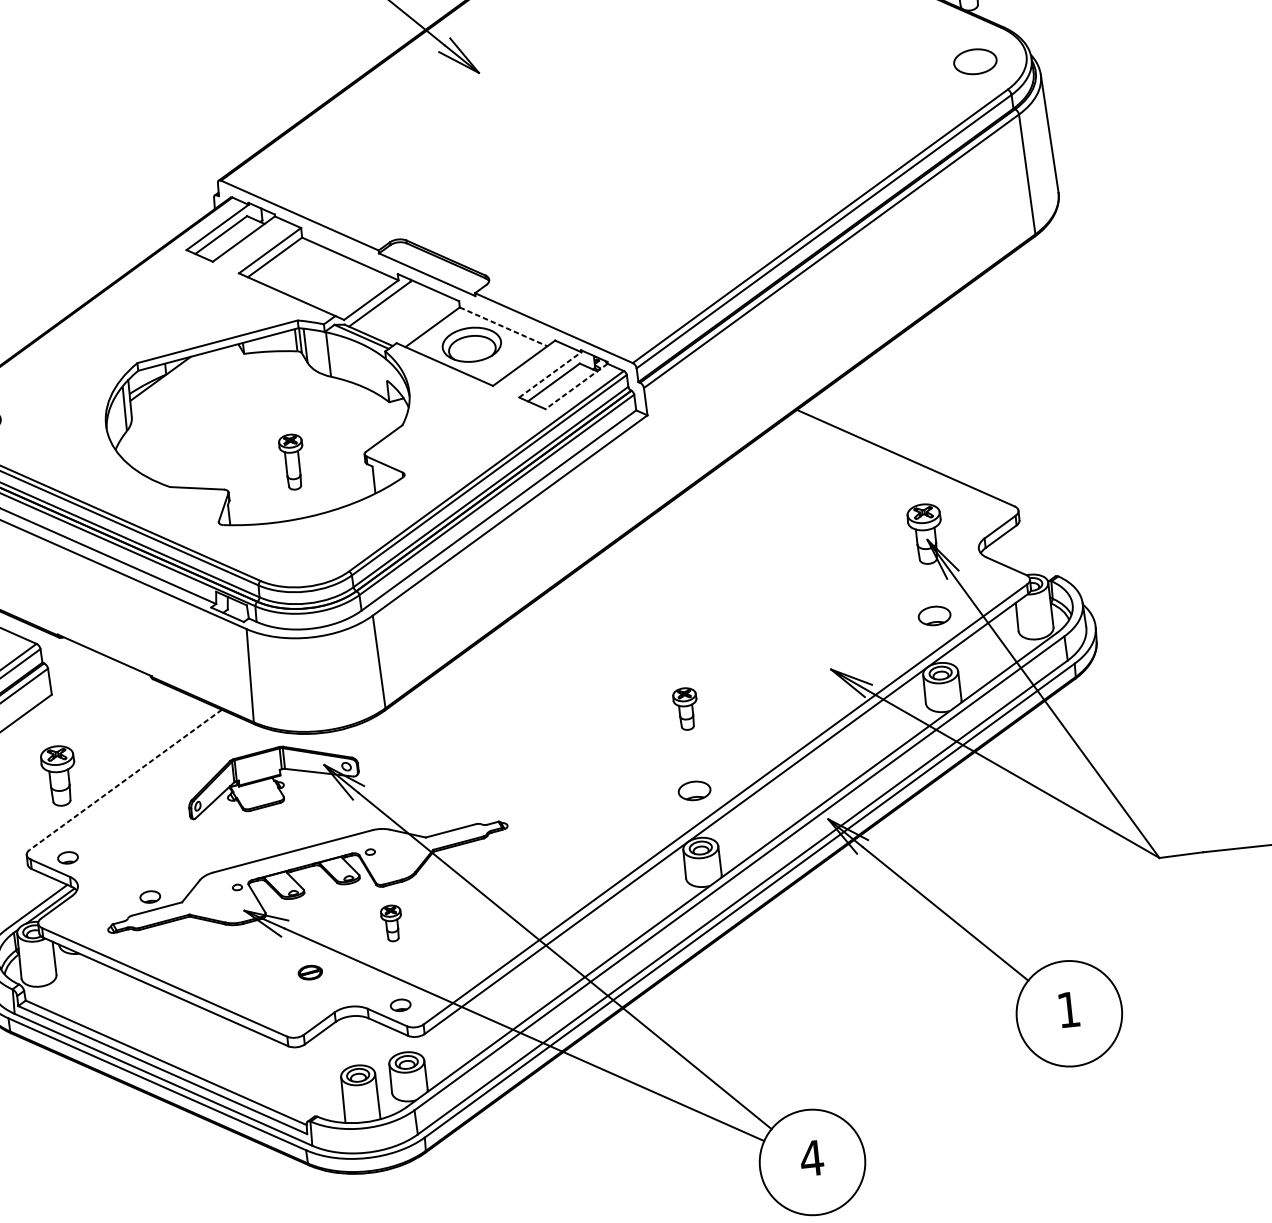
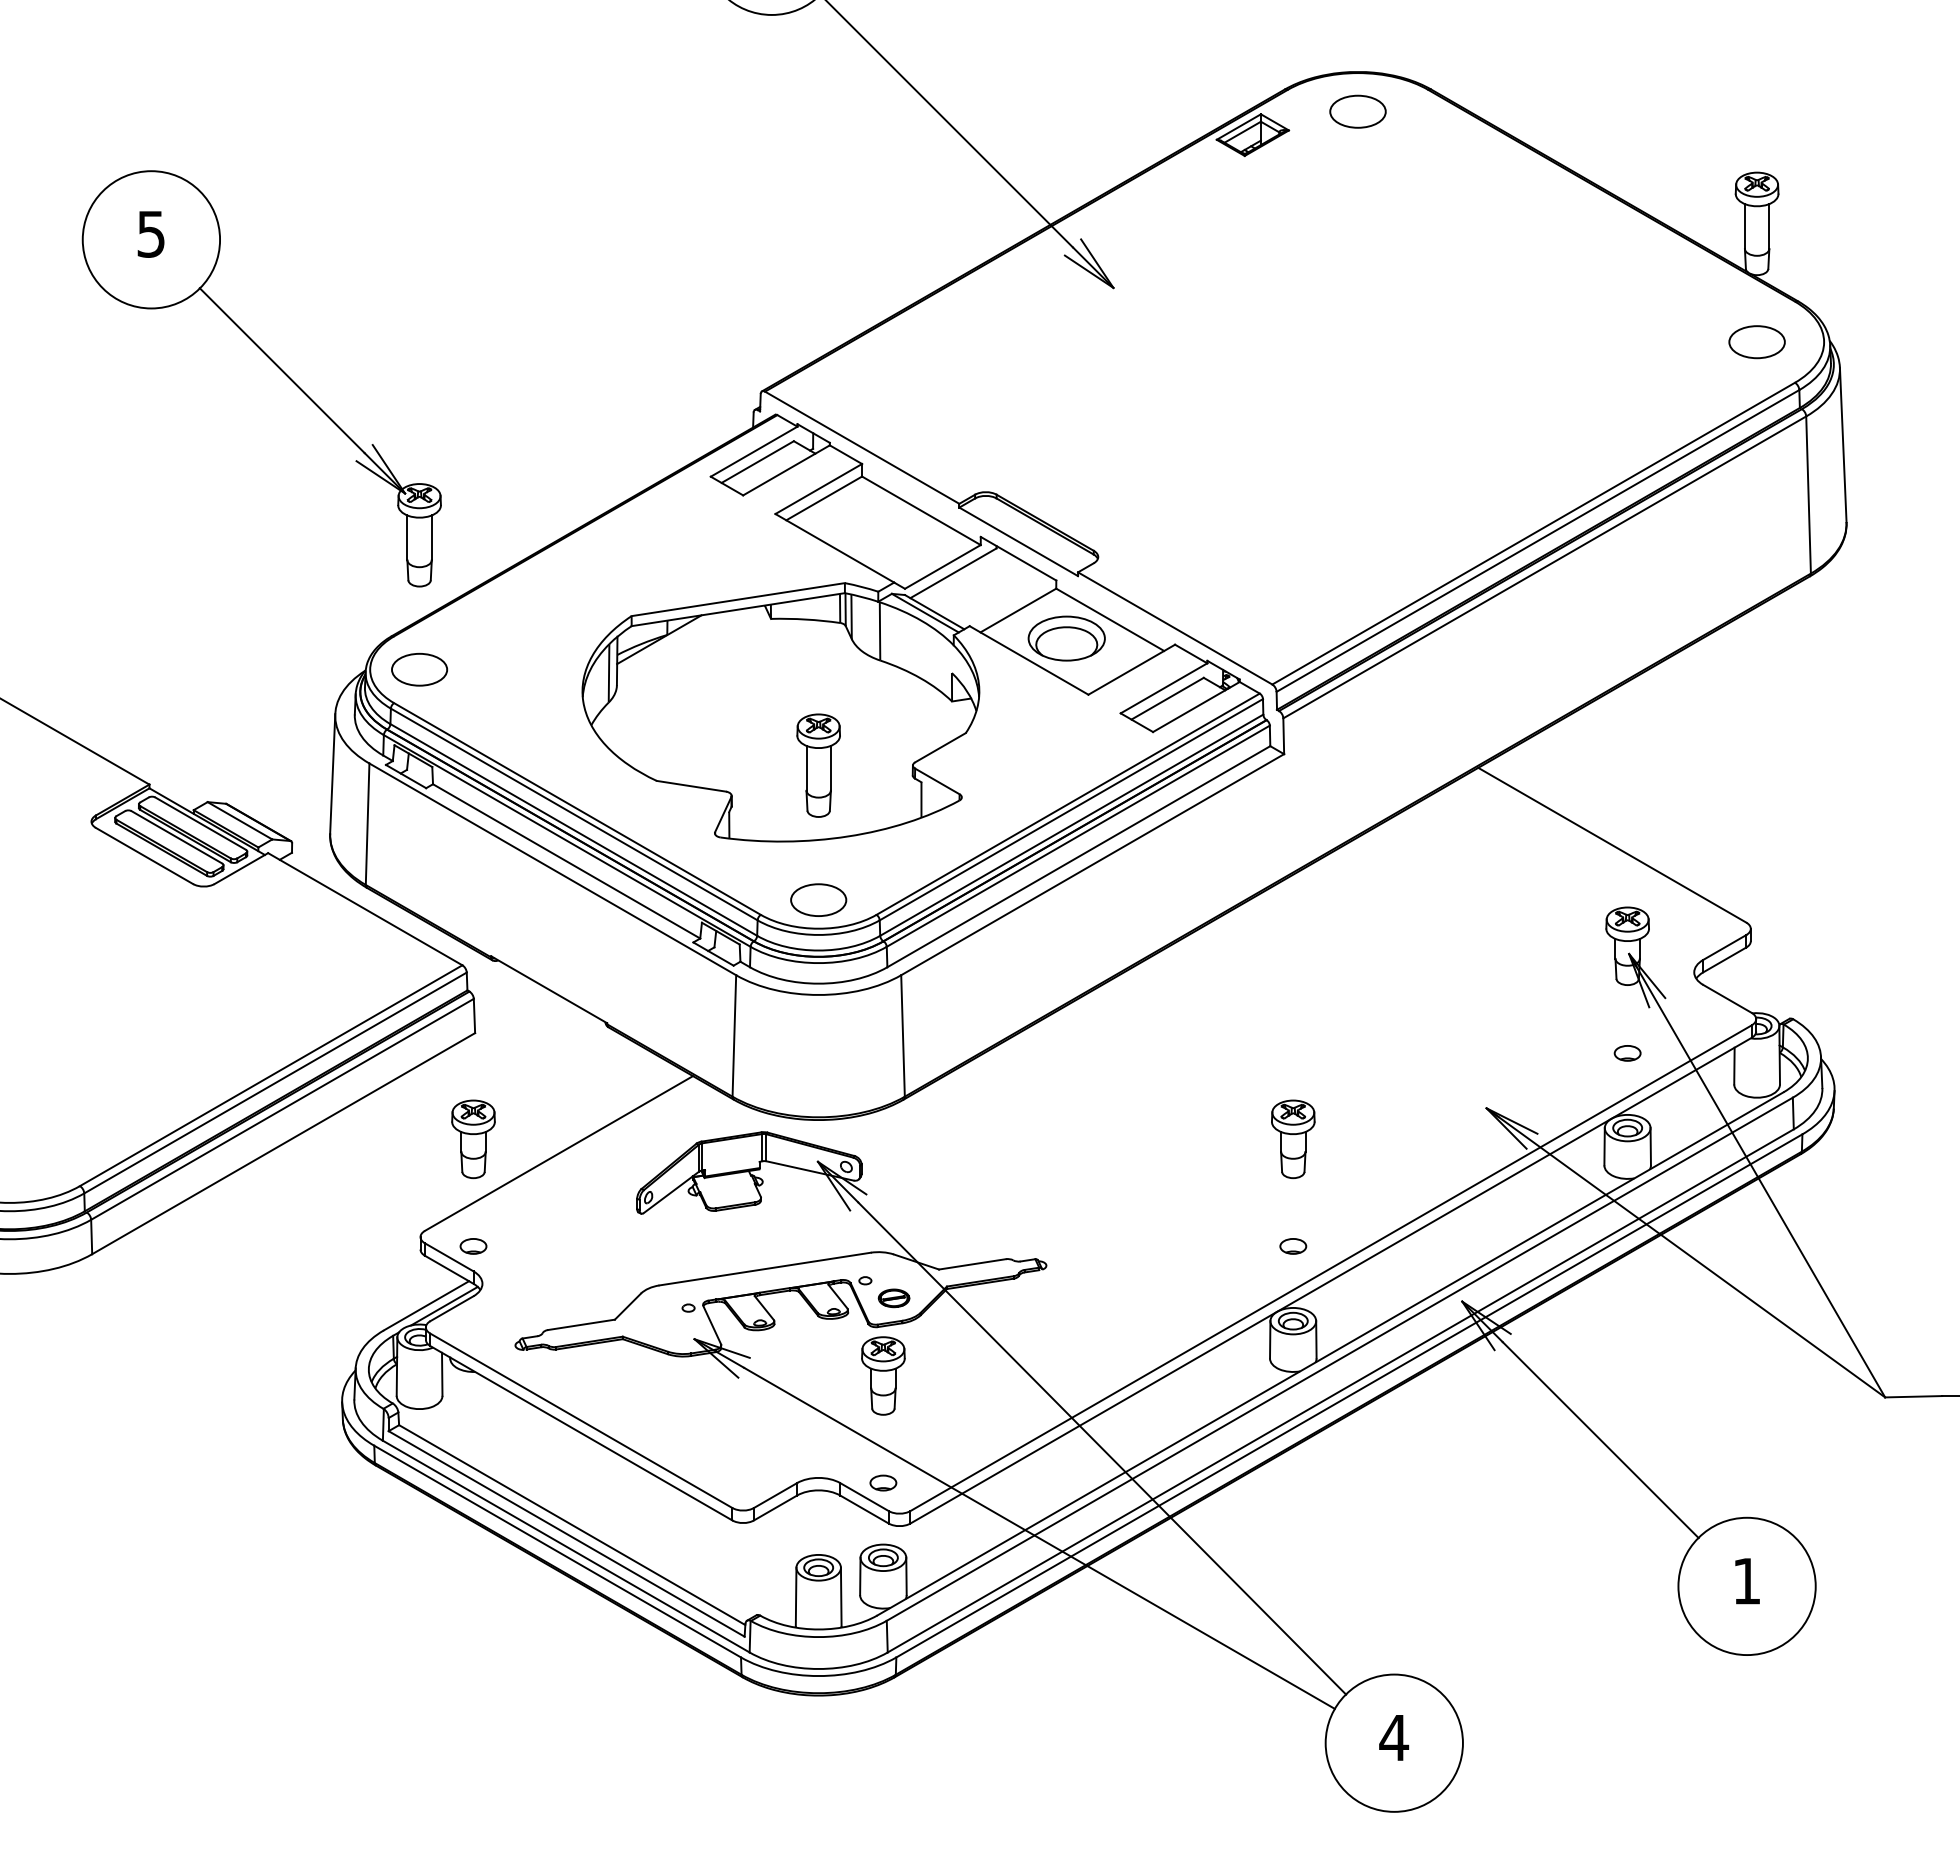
line: (503, 327) -> (1110, 620), dashed -> solid
line: (550, 374) -> (1164, 688), dashed -> solid
line: (575, 386) -> (1195, 707), dashed -> solid
part: (292, 462) -> (818, 765), size x1.43
part: (303, 564) -> (818, 899), added
part: (934, 616) -> (1627, 1053), size x0.62
part: (686, 709) -> (1293, 1139), size x1.43
line: (126, 779) -> (559, 1153), dashed -> solid
part: (694, 790) -> (1293, 1246), size x0.62
part: (150, 897) -> (574, 1308), removed
part: (391, 923) -> (883, 1375), size x1.67
part: (309, 972) -> (893, 1298), moved

